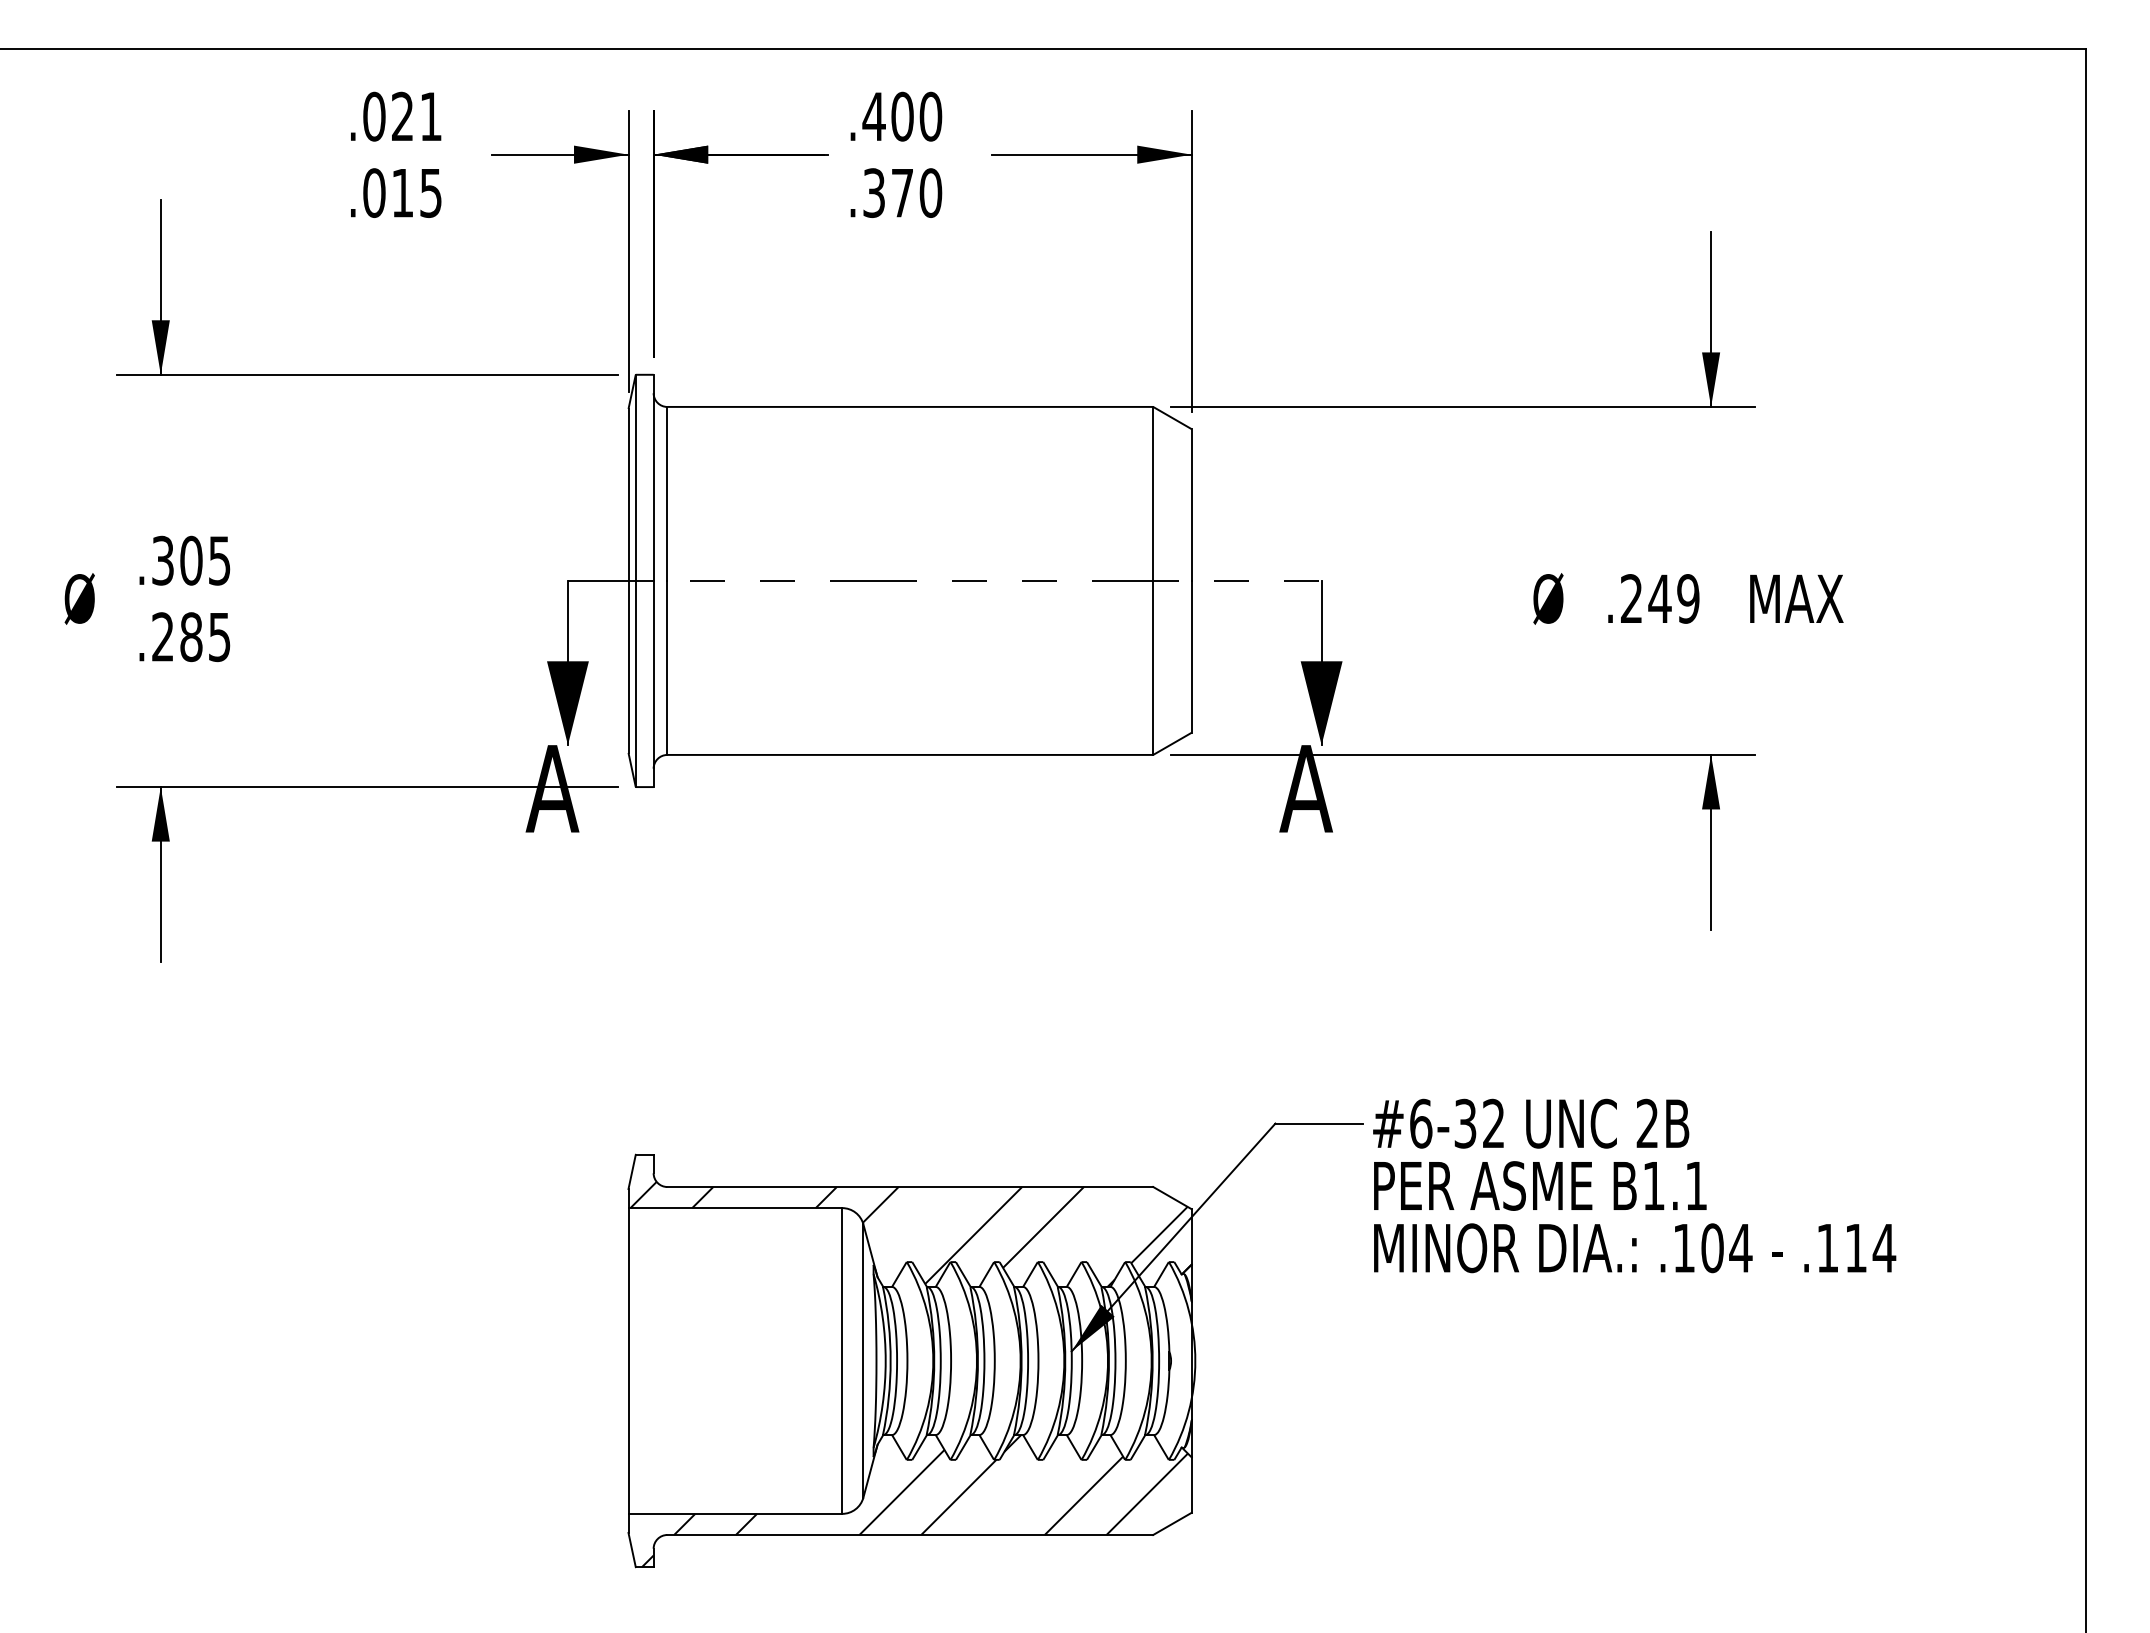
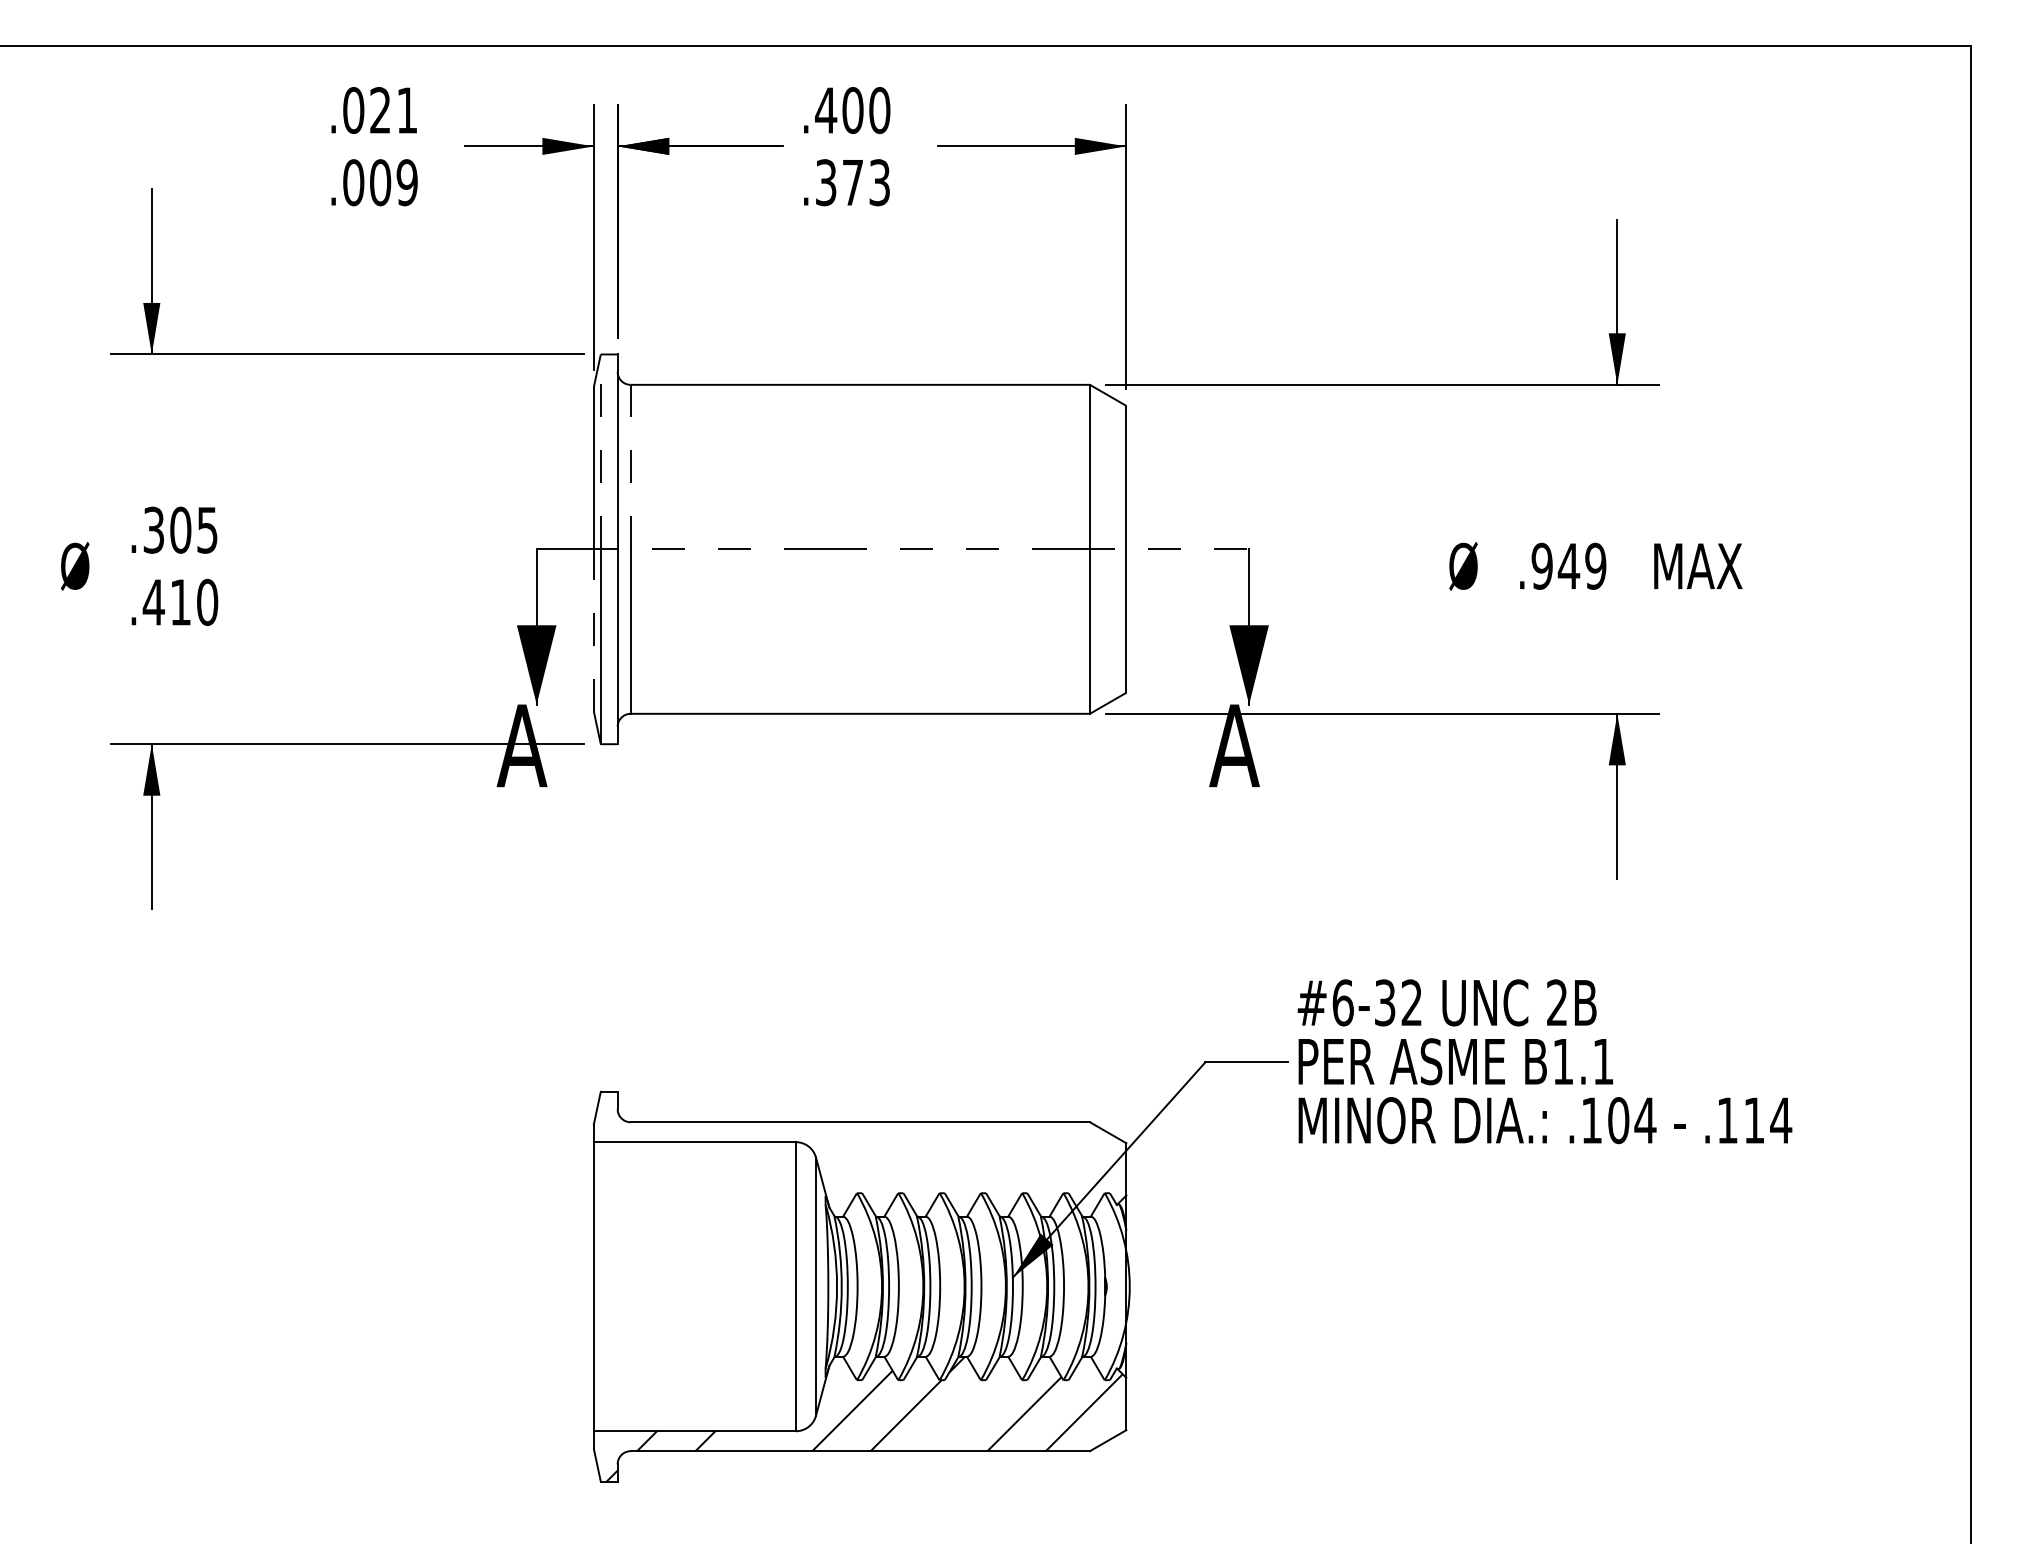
text: (416, 192) -> (393, 182), .015 -> .009
text: (930, 192) -> (879, 182), .370 -> .373
line: (635, 477) -> (600, 451), solid -> dashed
line: (667, 493) -> (630, 466), solid -> dashed
text: (1631, 598) -> (1542, 565), .249 -> .949
text: (190, 637) -> (179, 602), .285 -> .410
line: (628, 666) -> (593, 630), solid -> dashed
text: (1634, 1185) -> (1544, 1061), moved
hatch: (910, 1232) -> (860, 1165), removed

